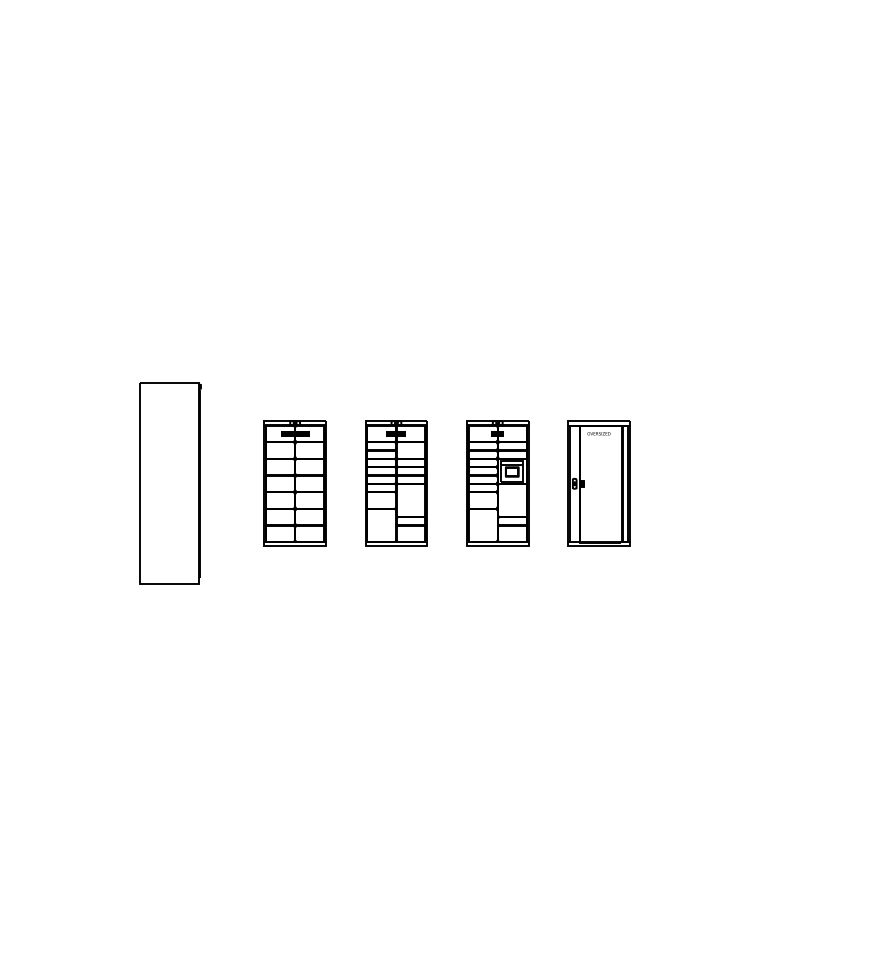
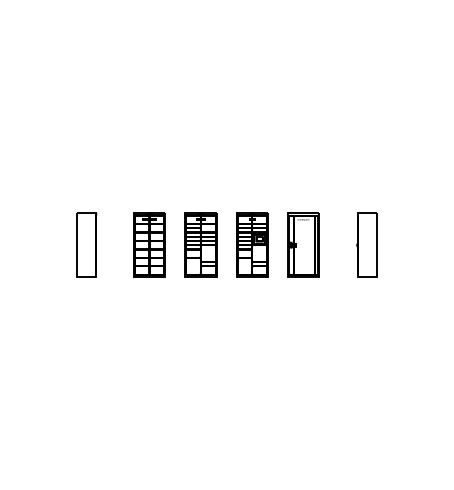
part: (170, 482) -> (86, 244), size x0.62
part: (723, 482) -> (366, 244), added

